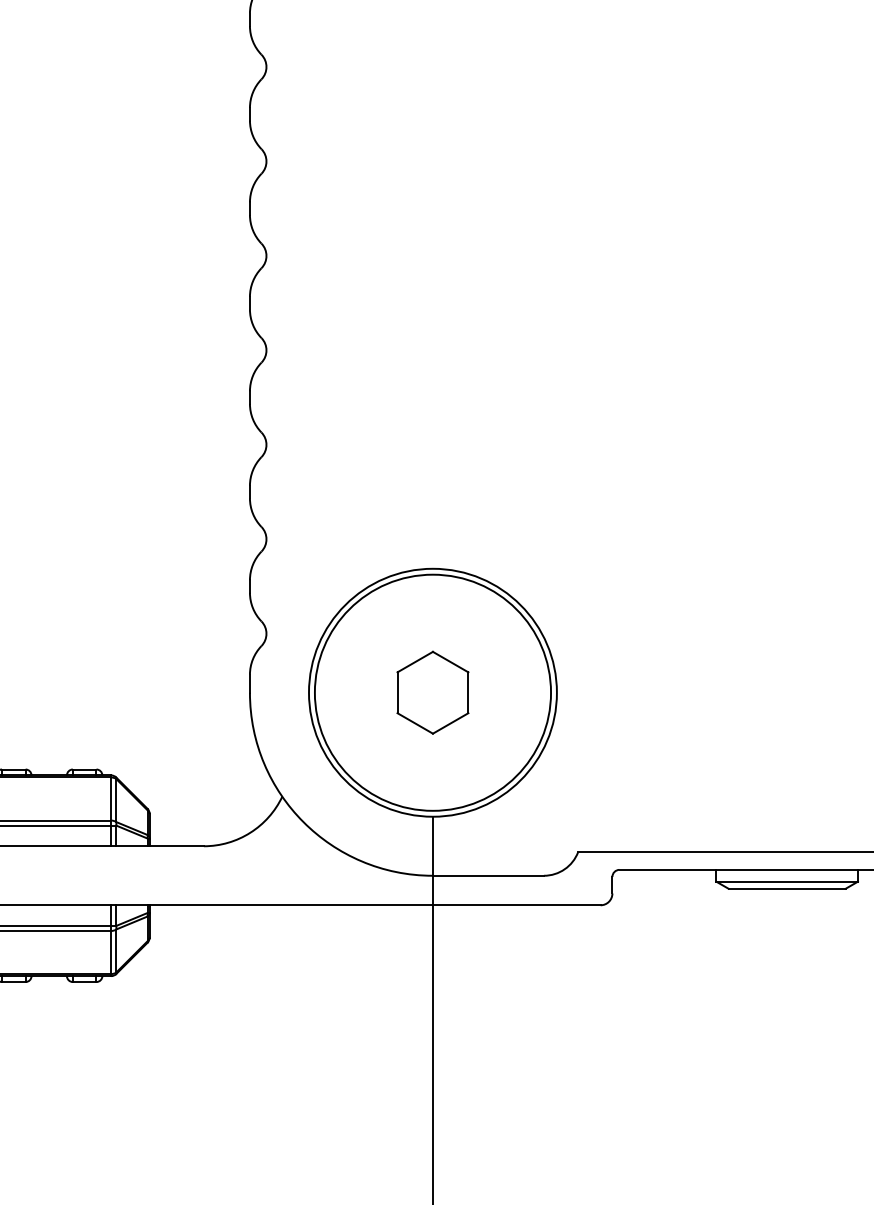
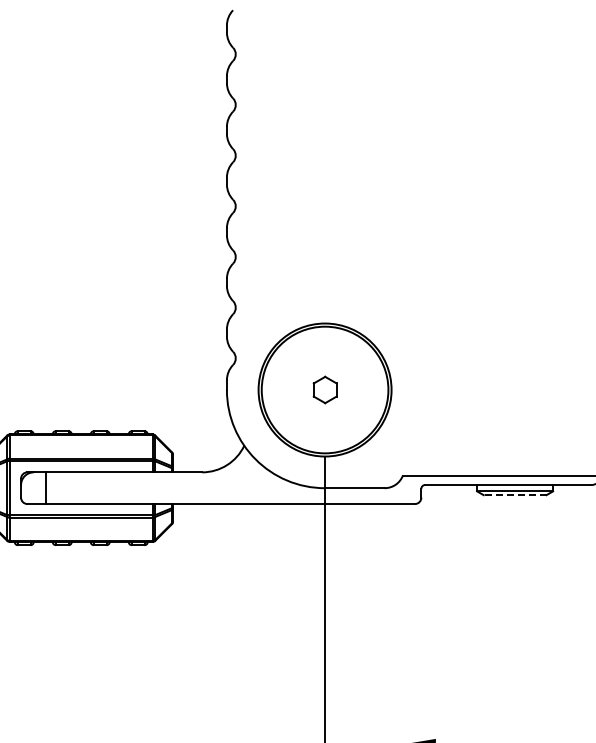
part: (433, 691) -> (325, 389), size x0.6
line: (786, 889) -> (514, 495), solid -> dashed

